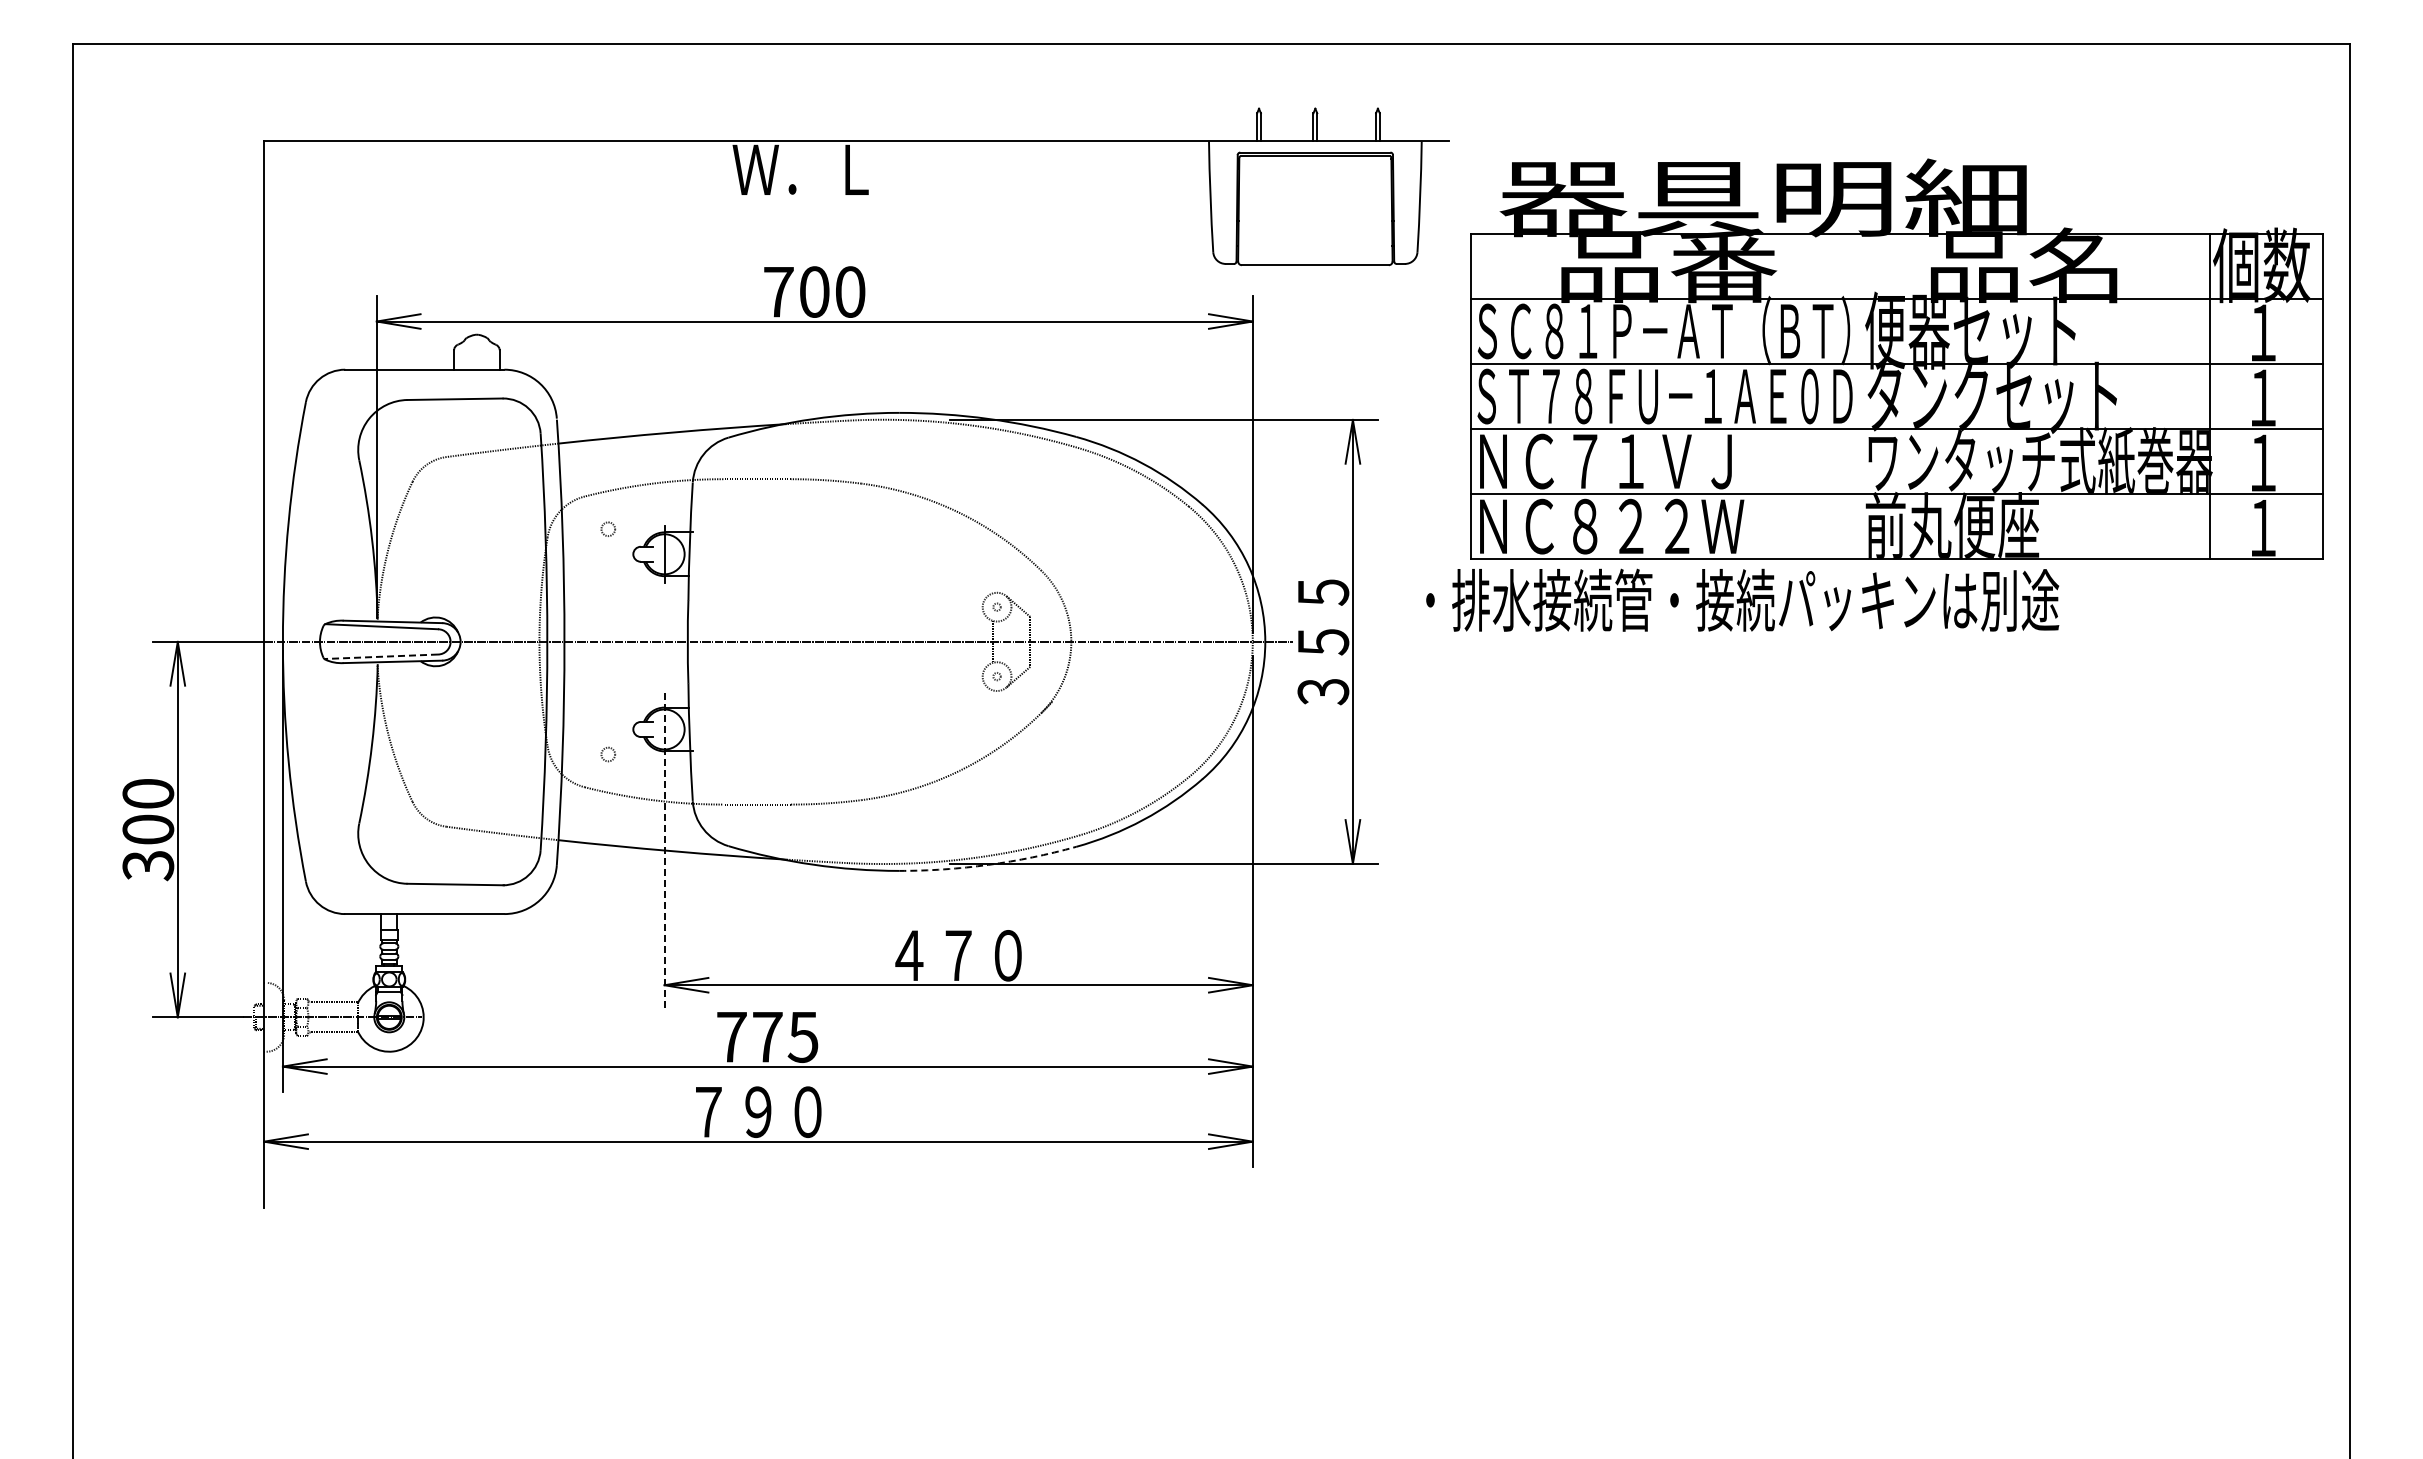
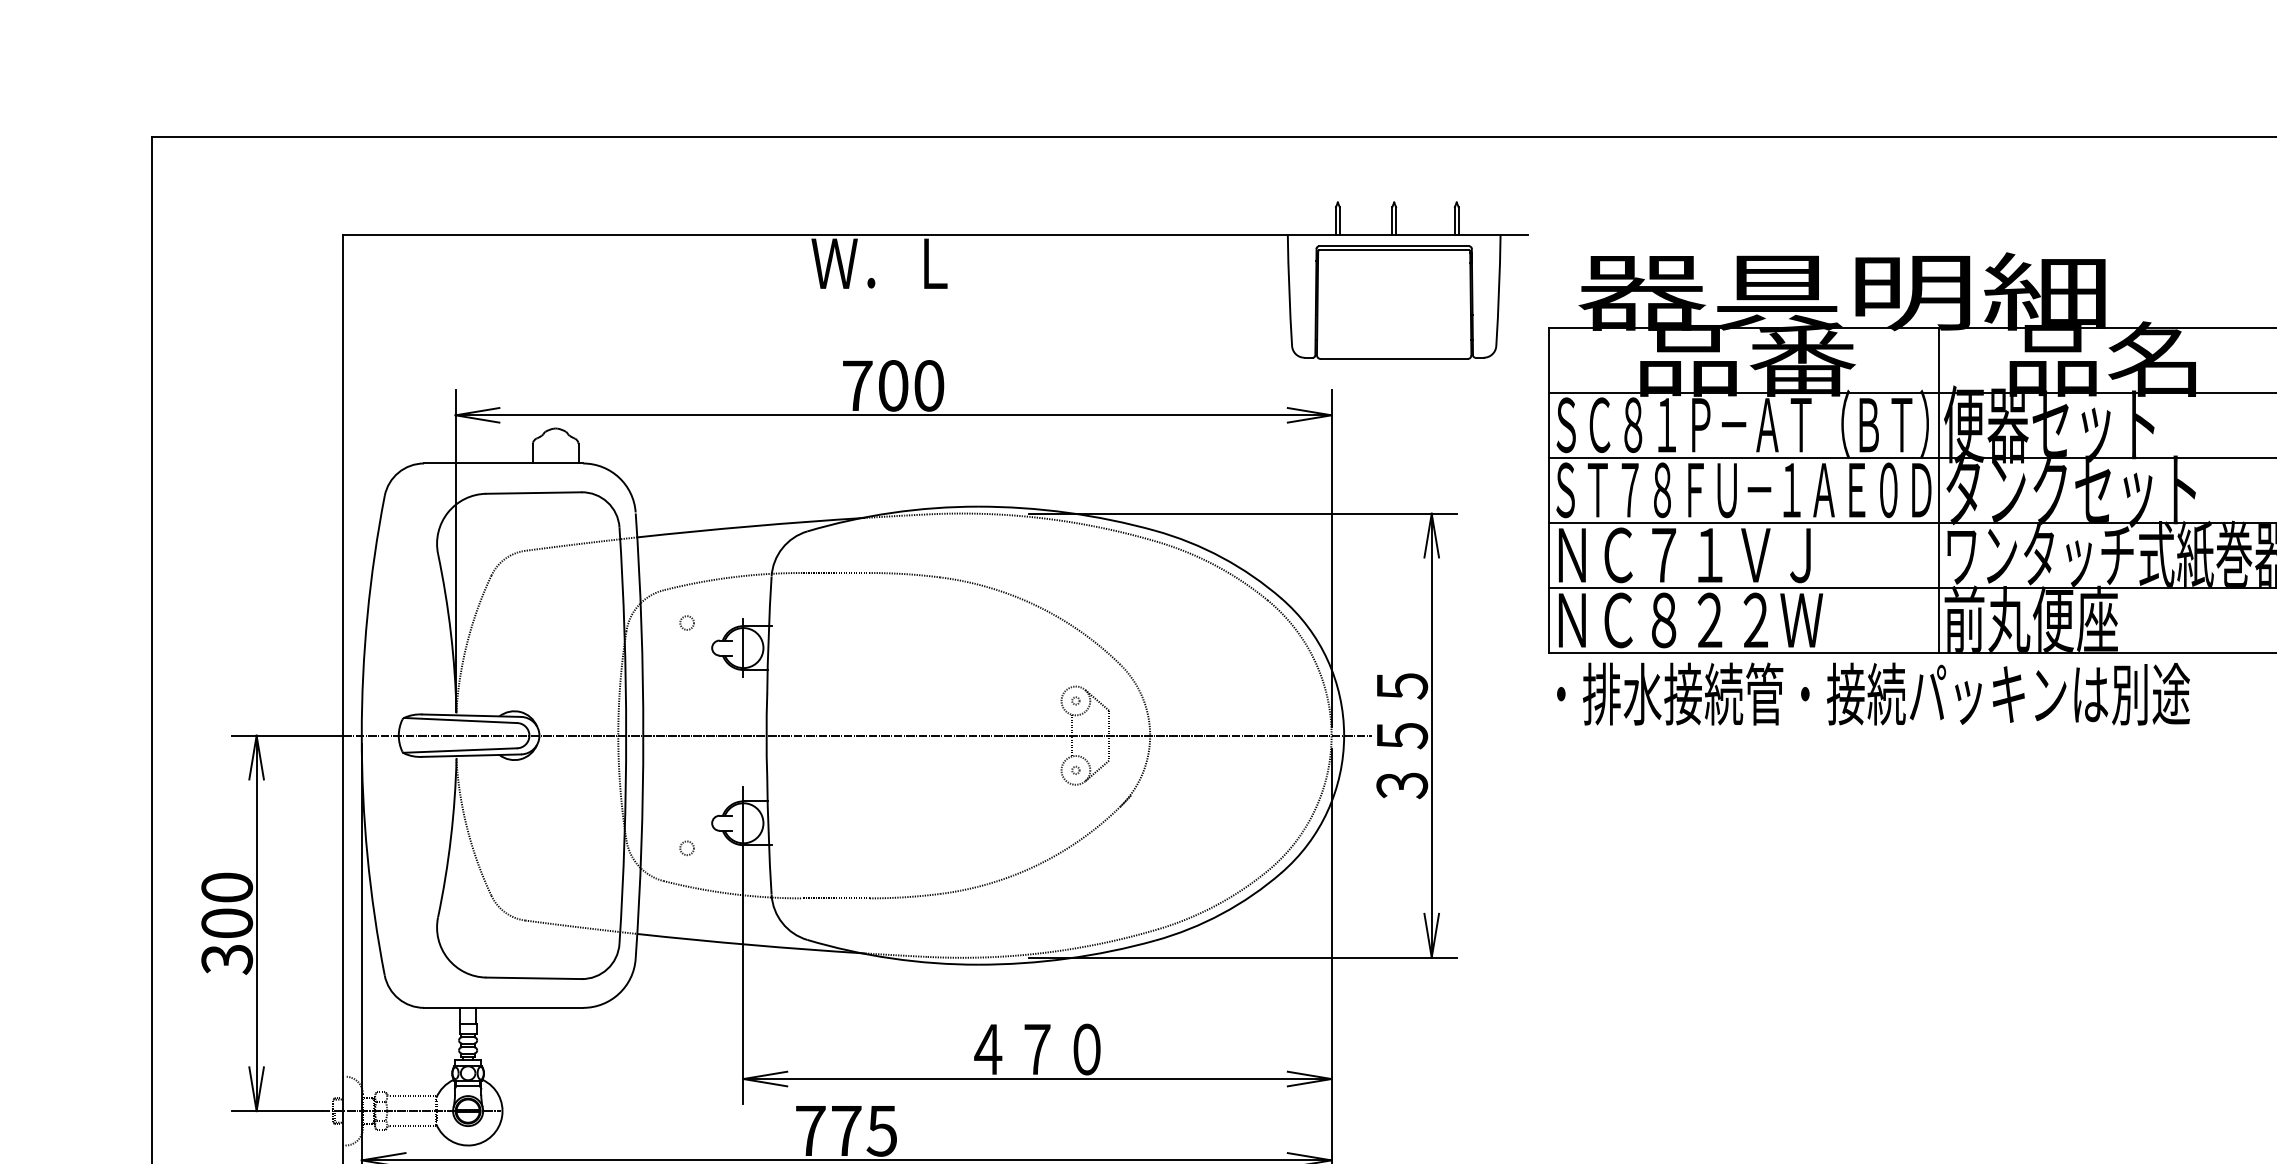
line: (1859, 396) -> (1938, 490), added
text: (1742, 599) -> (1873, 693), moved
line: (381, 656) -> (460, 750), dashed -> solid
line: (664, 851) -> (743, 945), dashed -> solid
arc: (988, 864) -> (1067, 958), dashed -> solid

